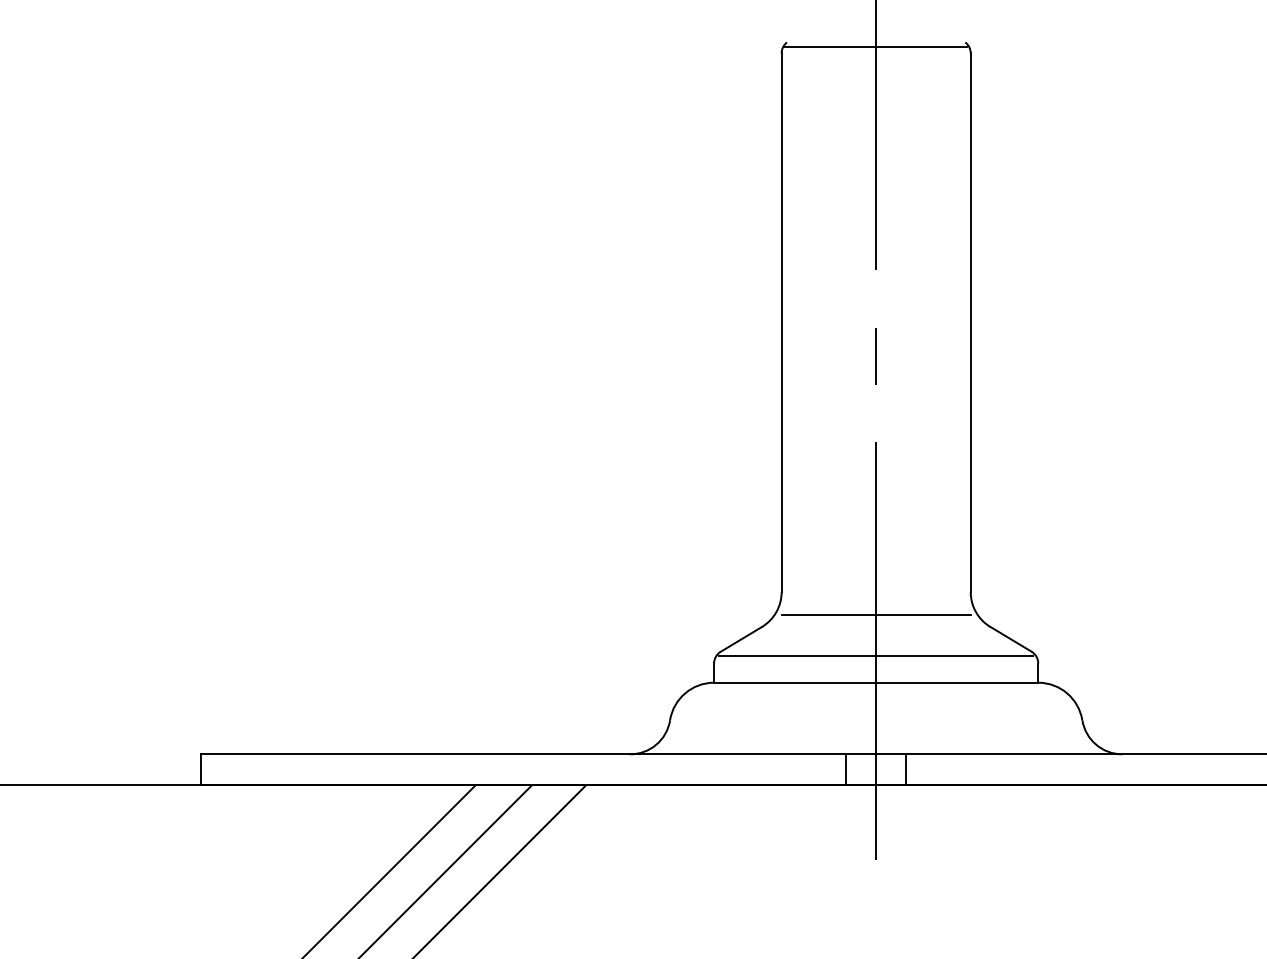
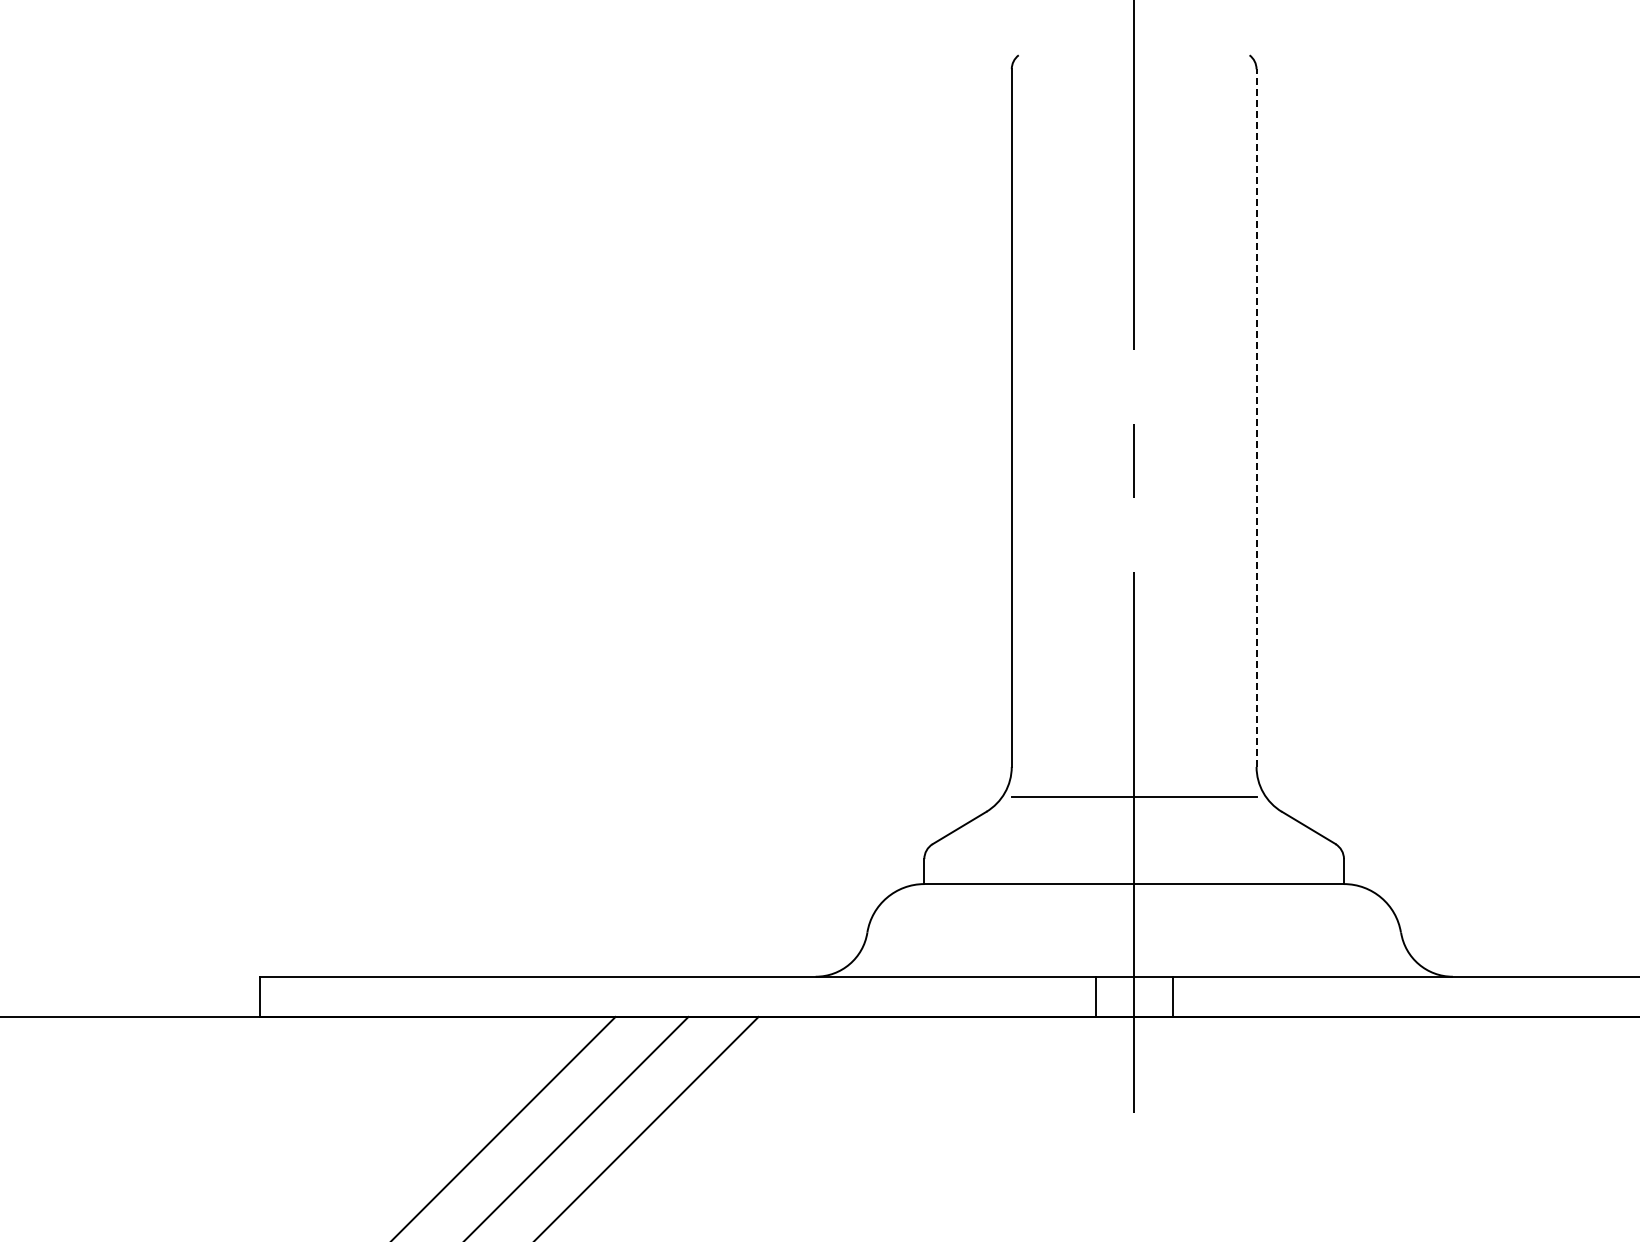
line: (875, 46) -> (1133, 60), removed
line: (970, 323) -> (1256, 418), solid -> dashed
line: (876, 656) -> (1134, 849), removed

